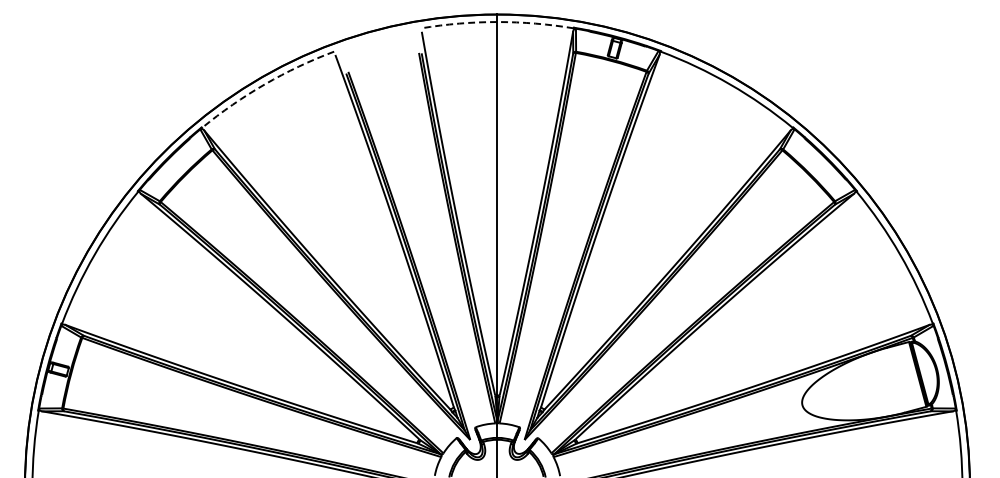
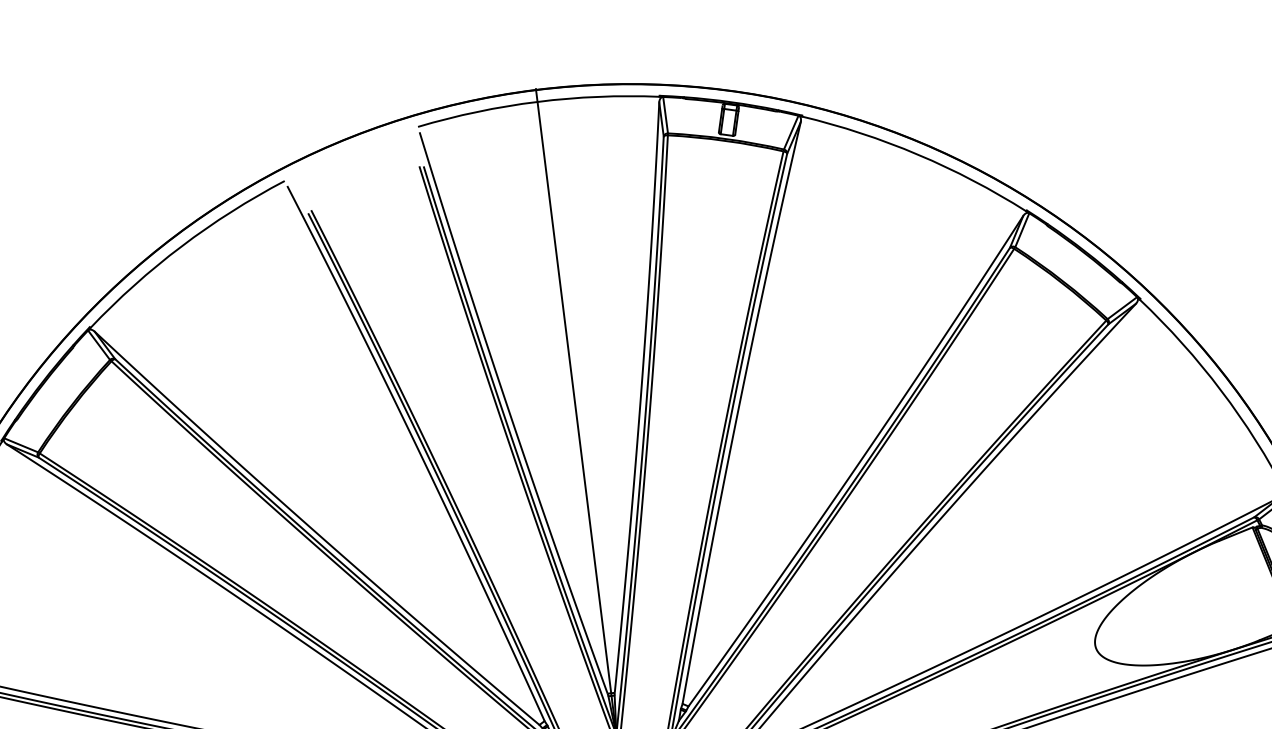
arc: (497, 22) -> (537, 102), dashed -> solid
arc: (264, 84) -> (180, 246), dashed -> solid

